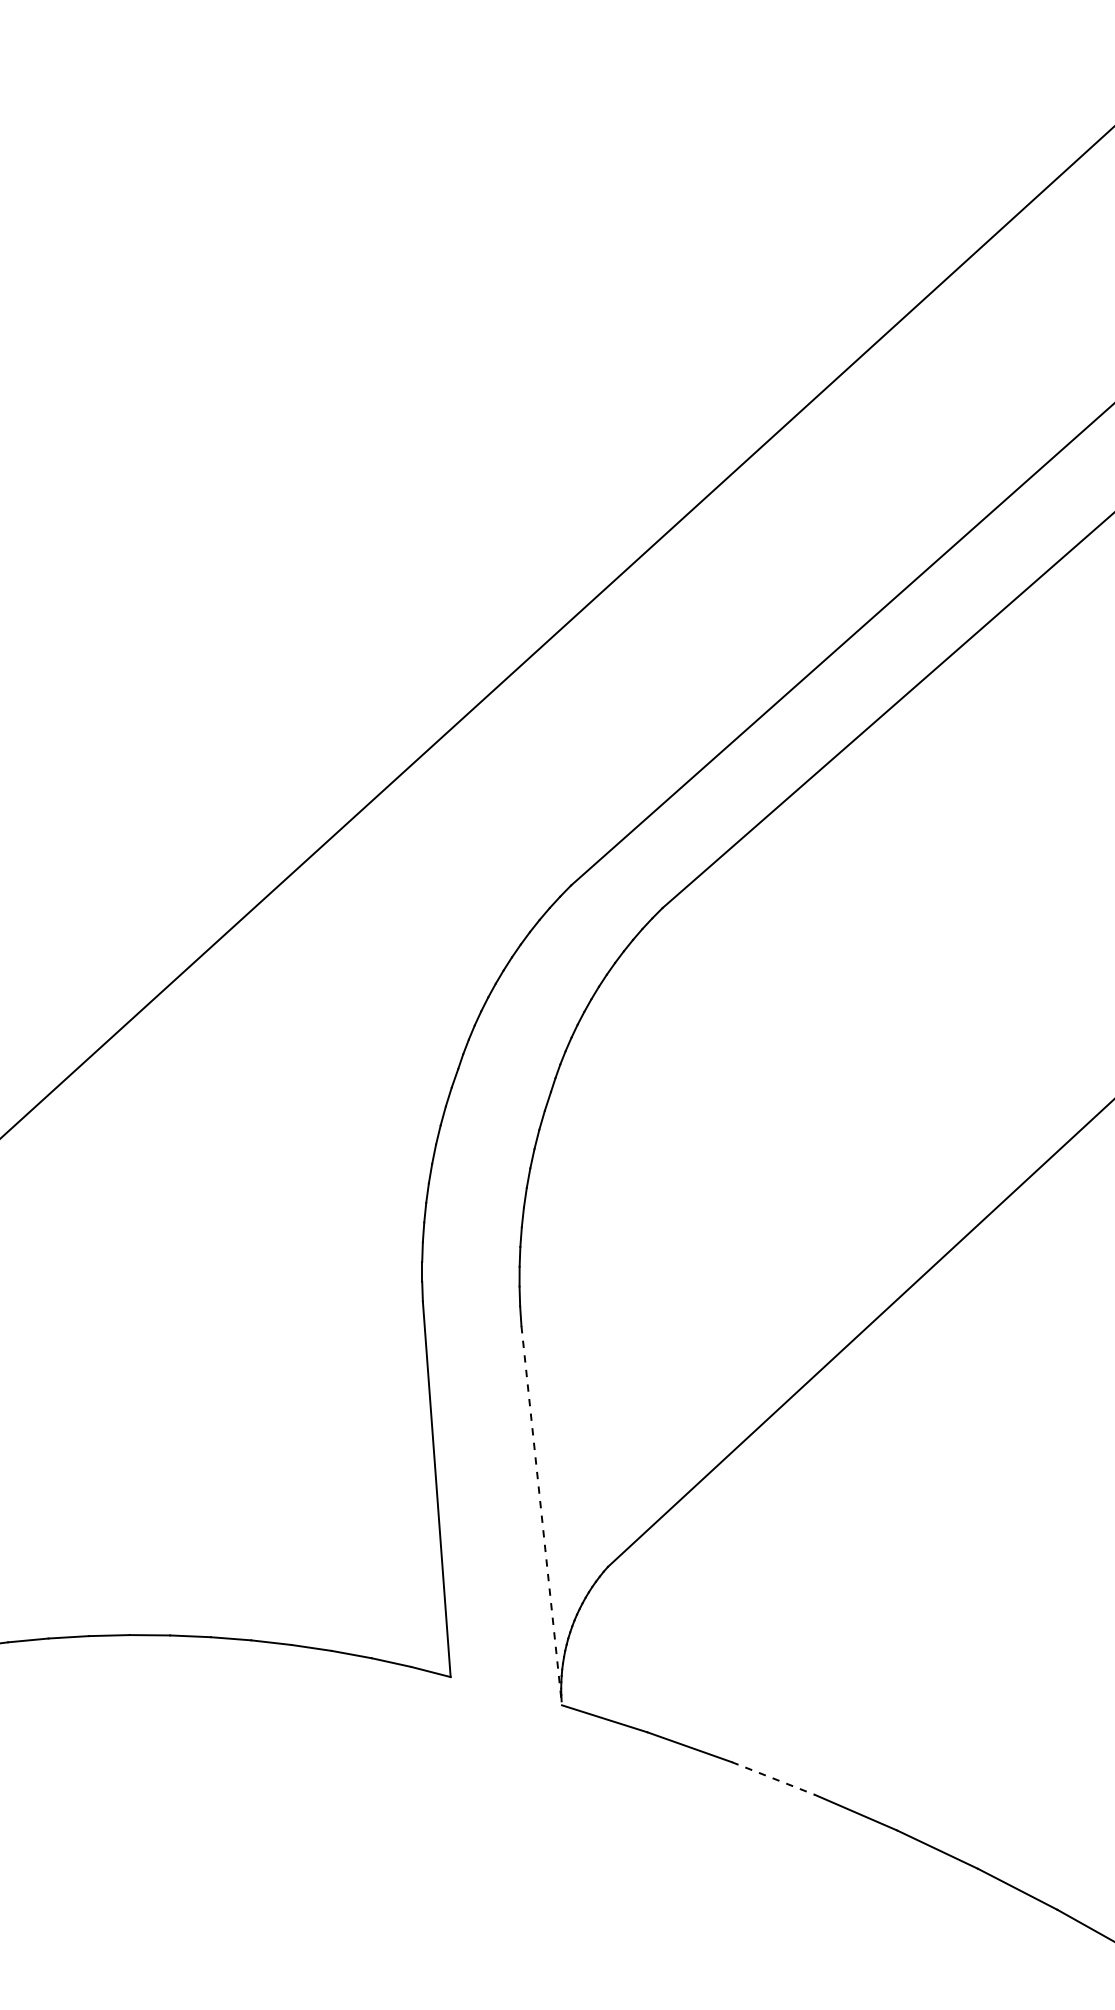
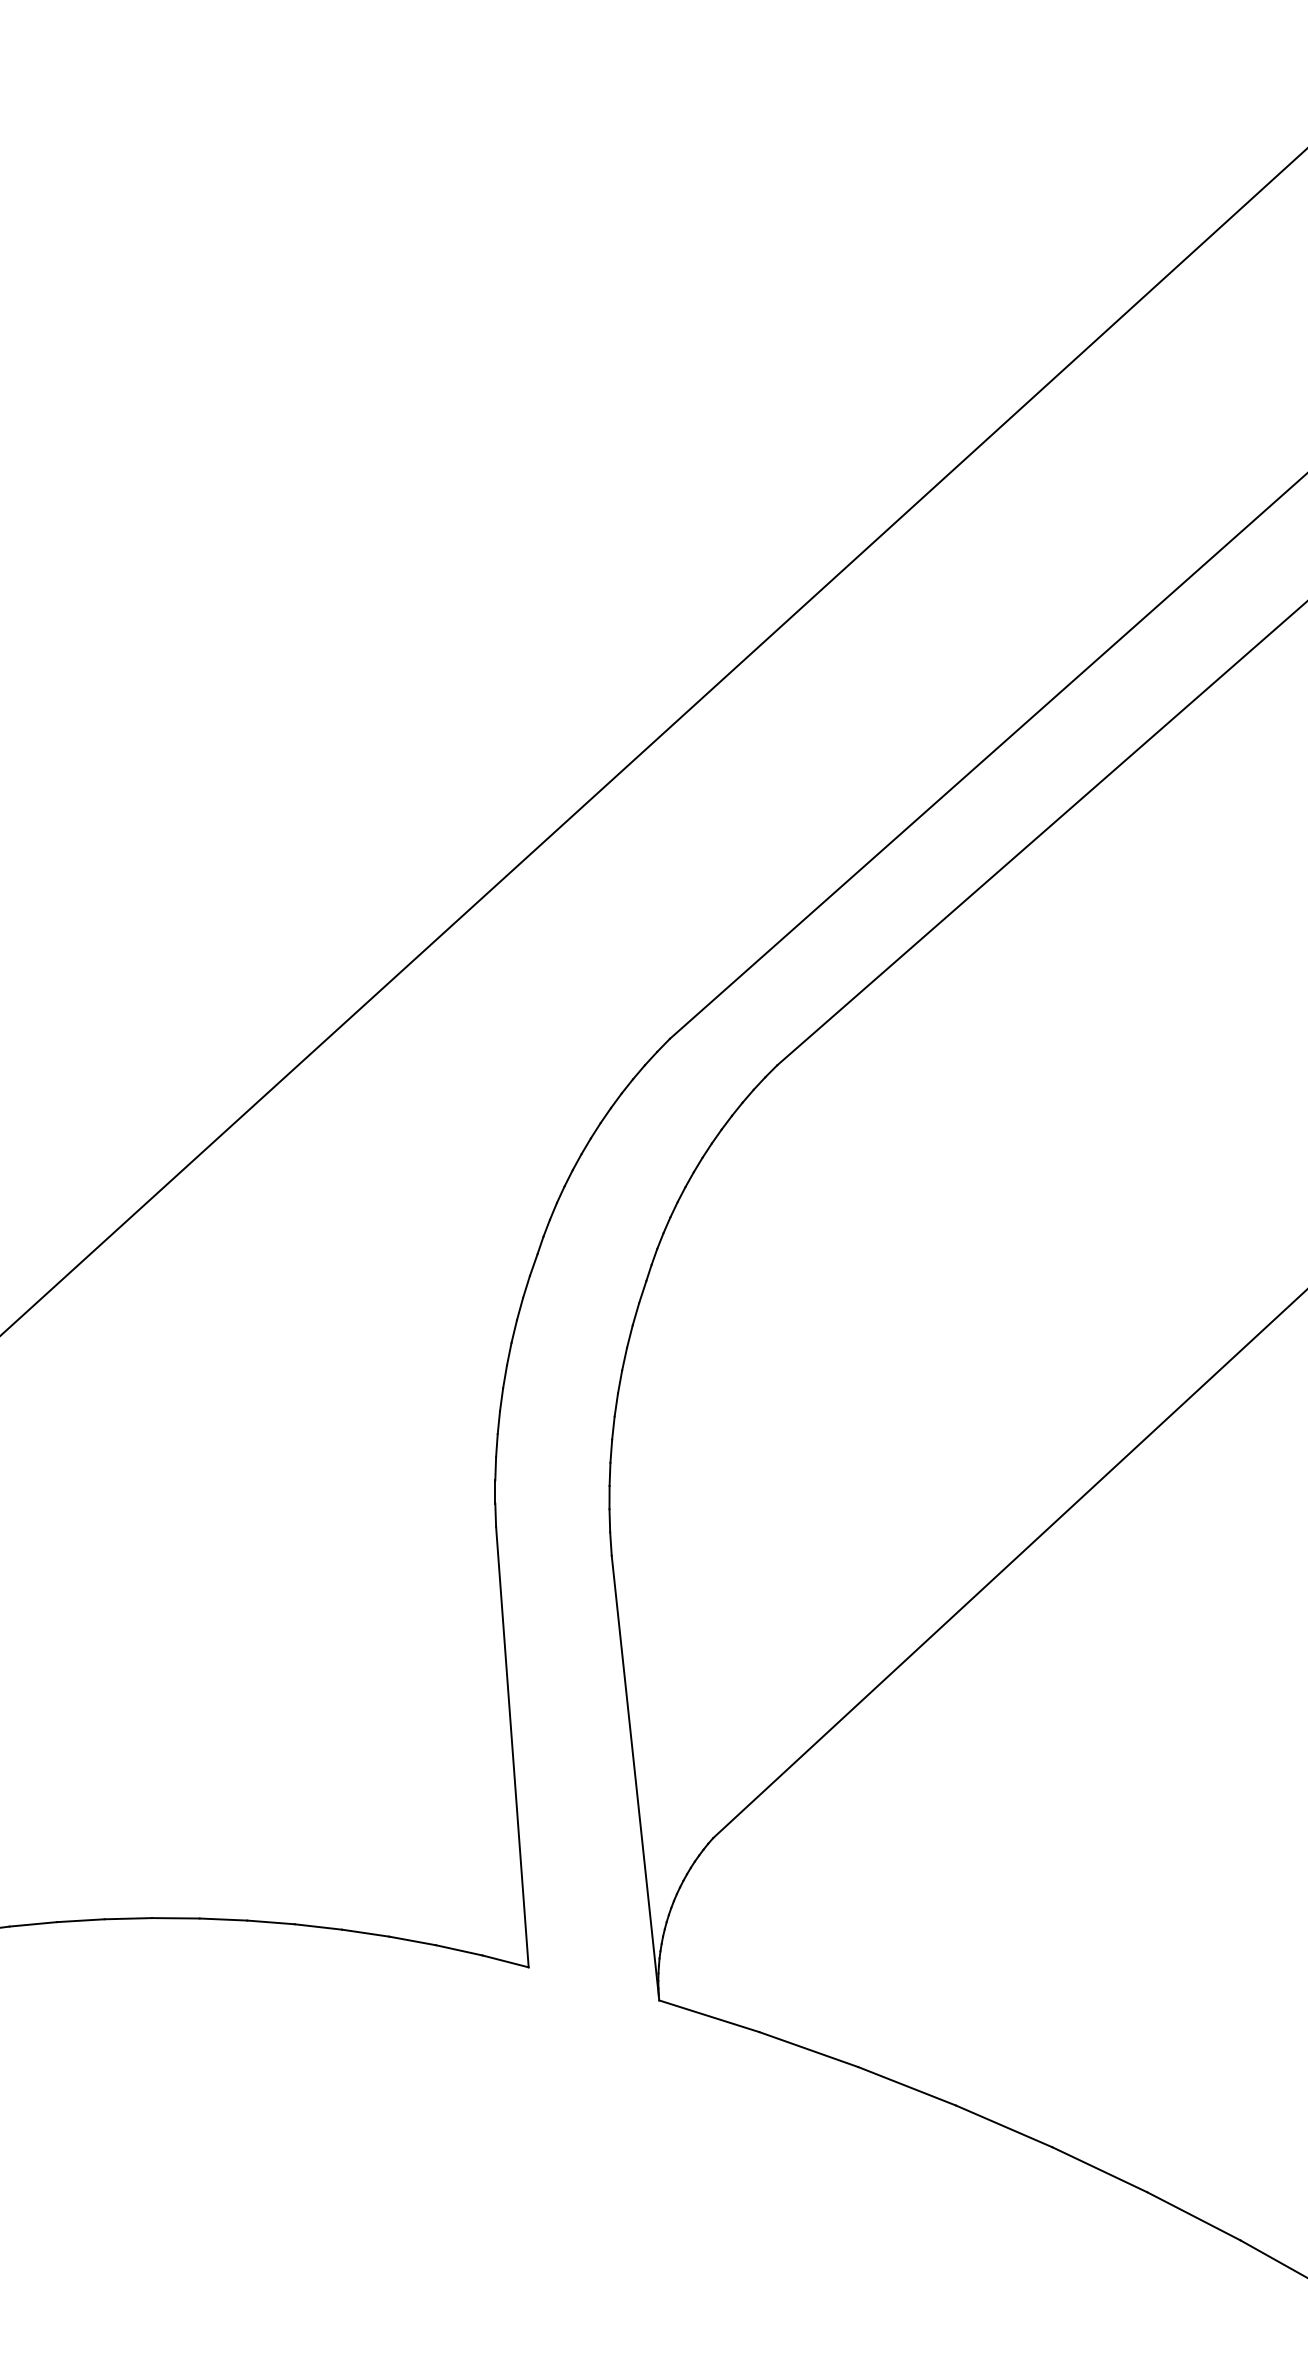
line: (541, 1515) -> (635, 1777), dashed -> solid
line: (773, 1778) -> (907, 2086), dashed -> solid

